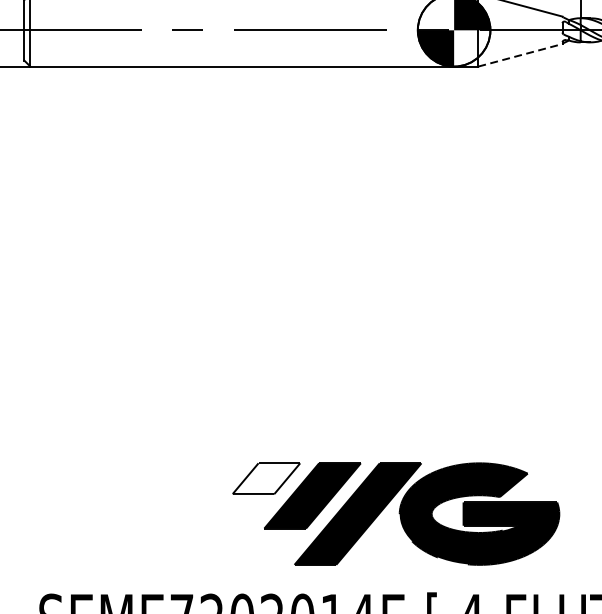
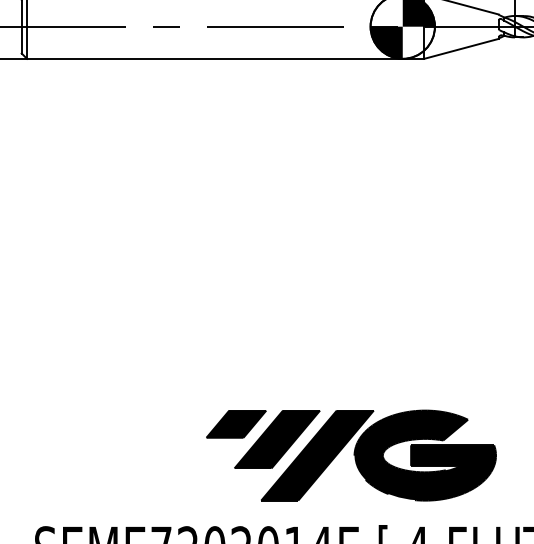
line: (520, 54) -> (461, 48), dashed -> solid
fill: (266, 477) -> (236, 423), added

